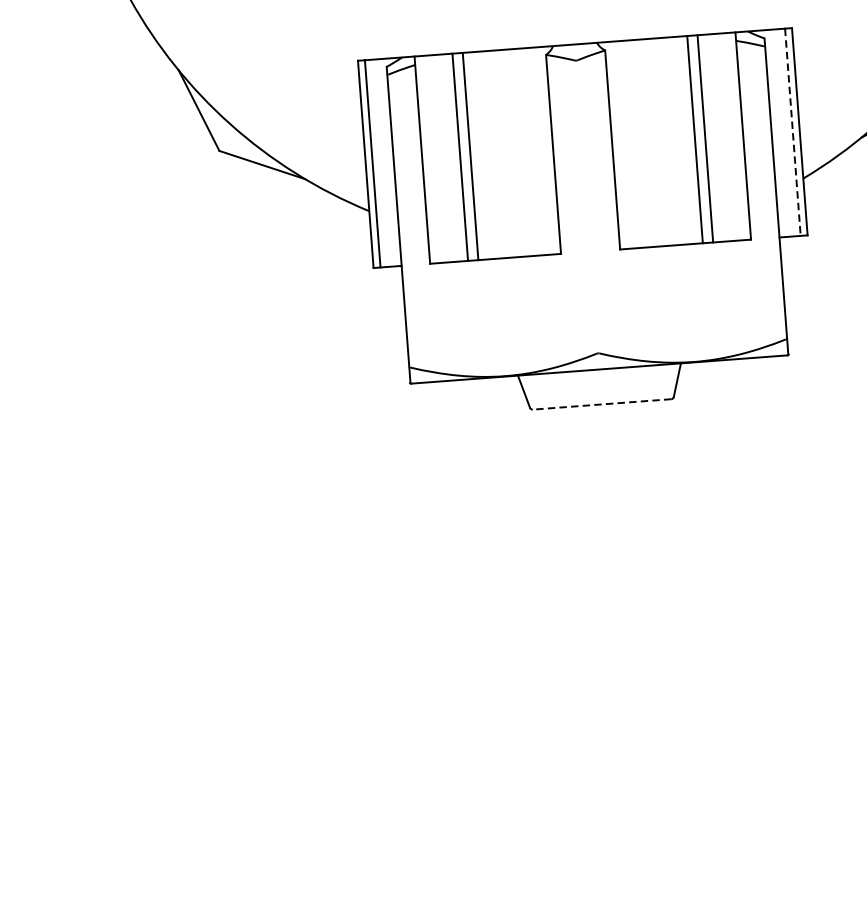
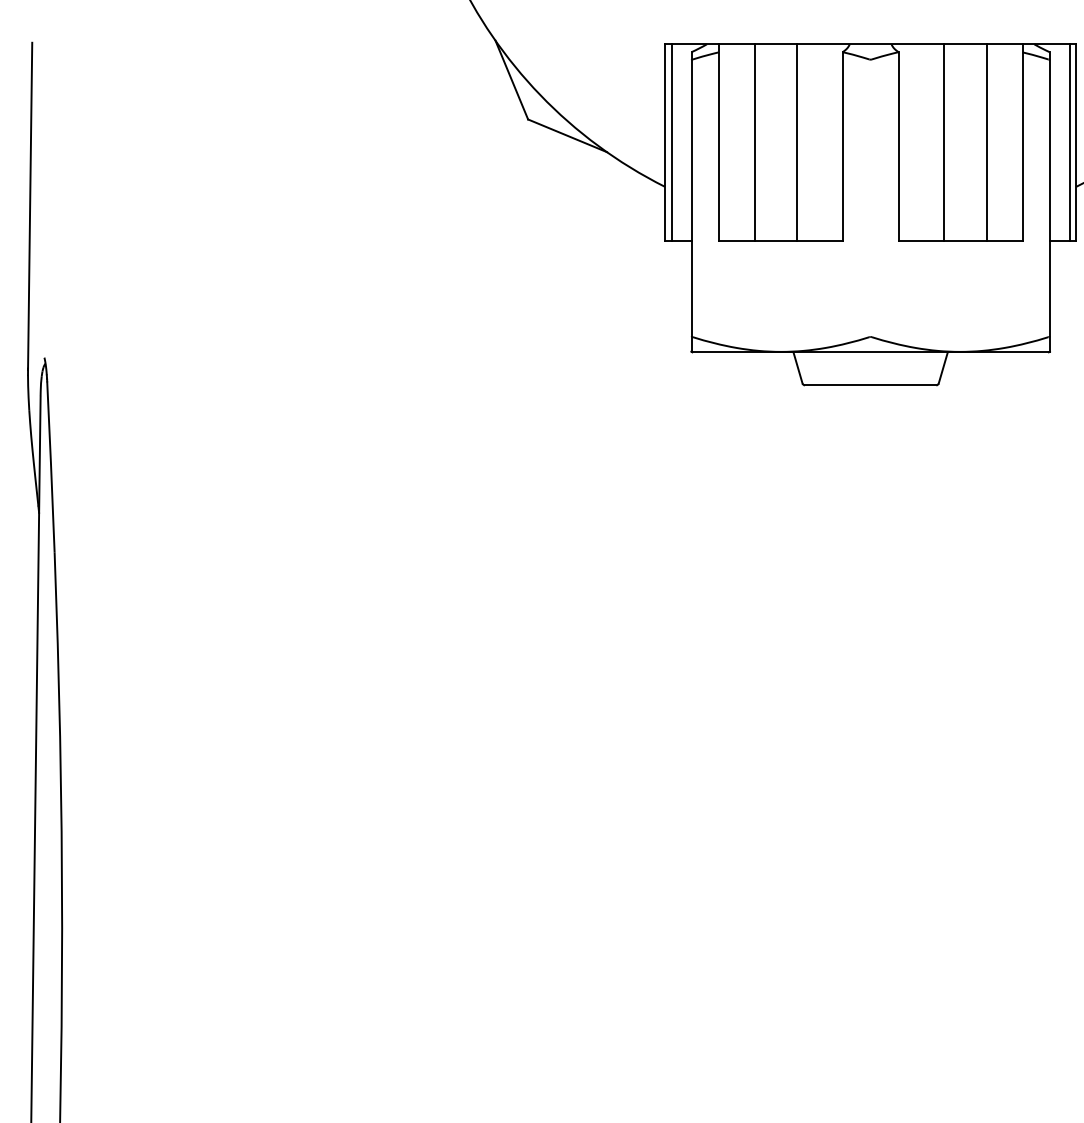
line: (792, 133) -> (1069, 143), dashed -> solid
line: (694, 139) -> (943, 142), moved
line: (470, 156) -> (797, 142), moved
line: (601, 404) -> (870, 385), dashed -> solid

